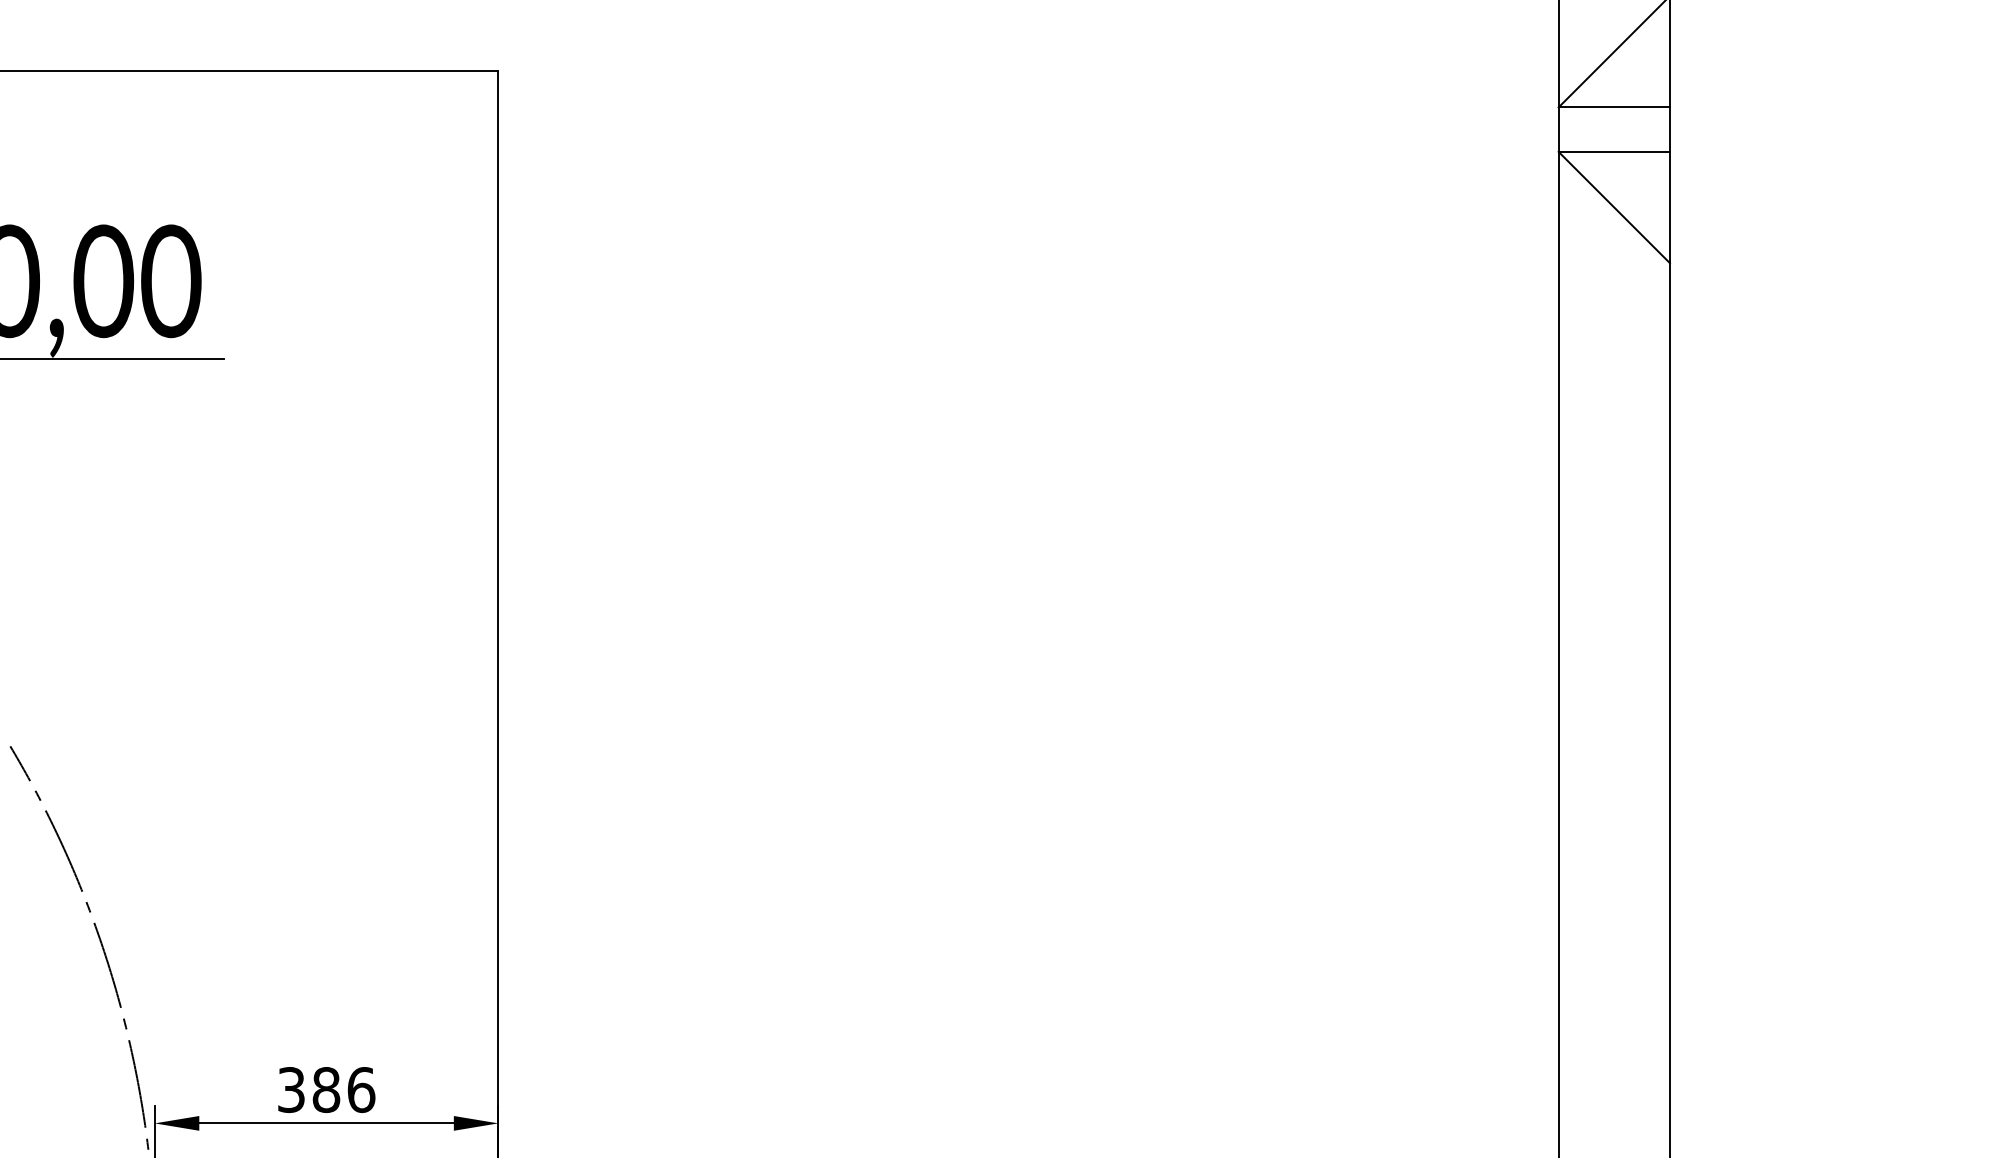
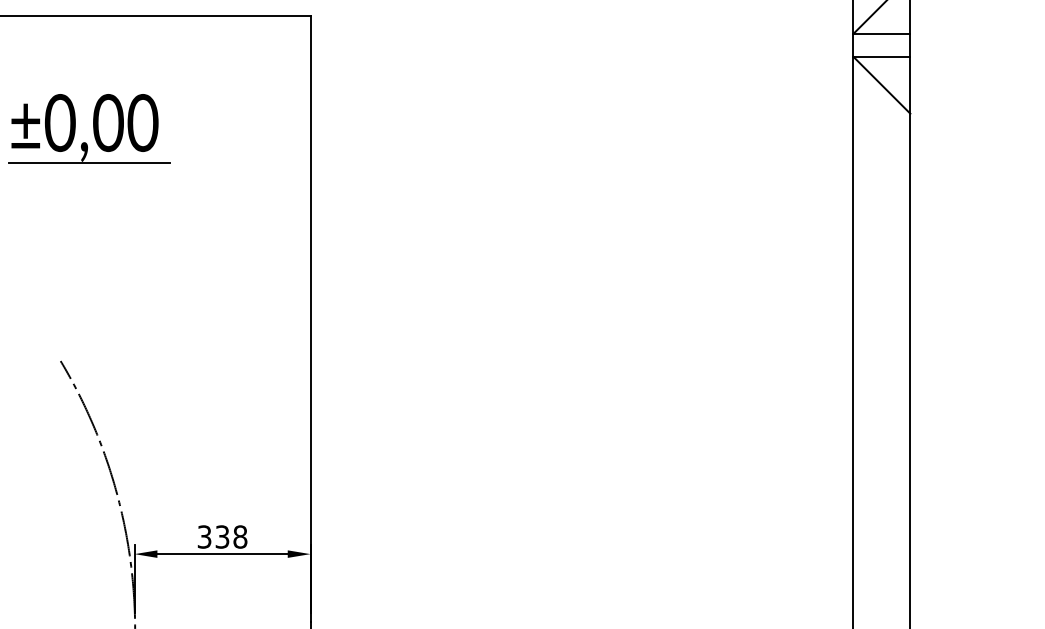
text: (343, 1088) -> (231, 536), 386 -> 338

